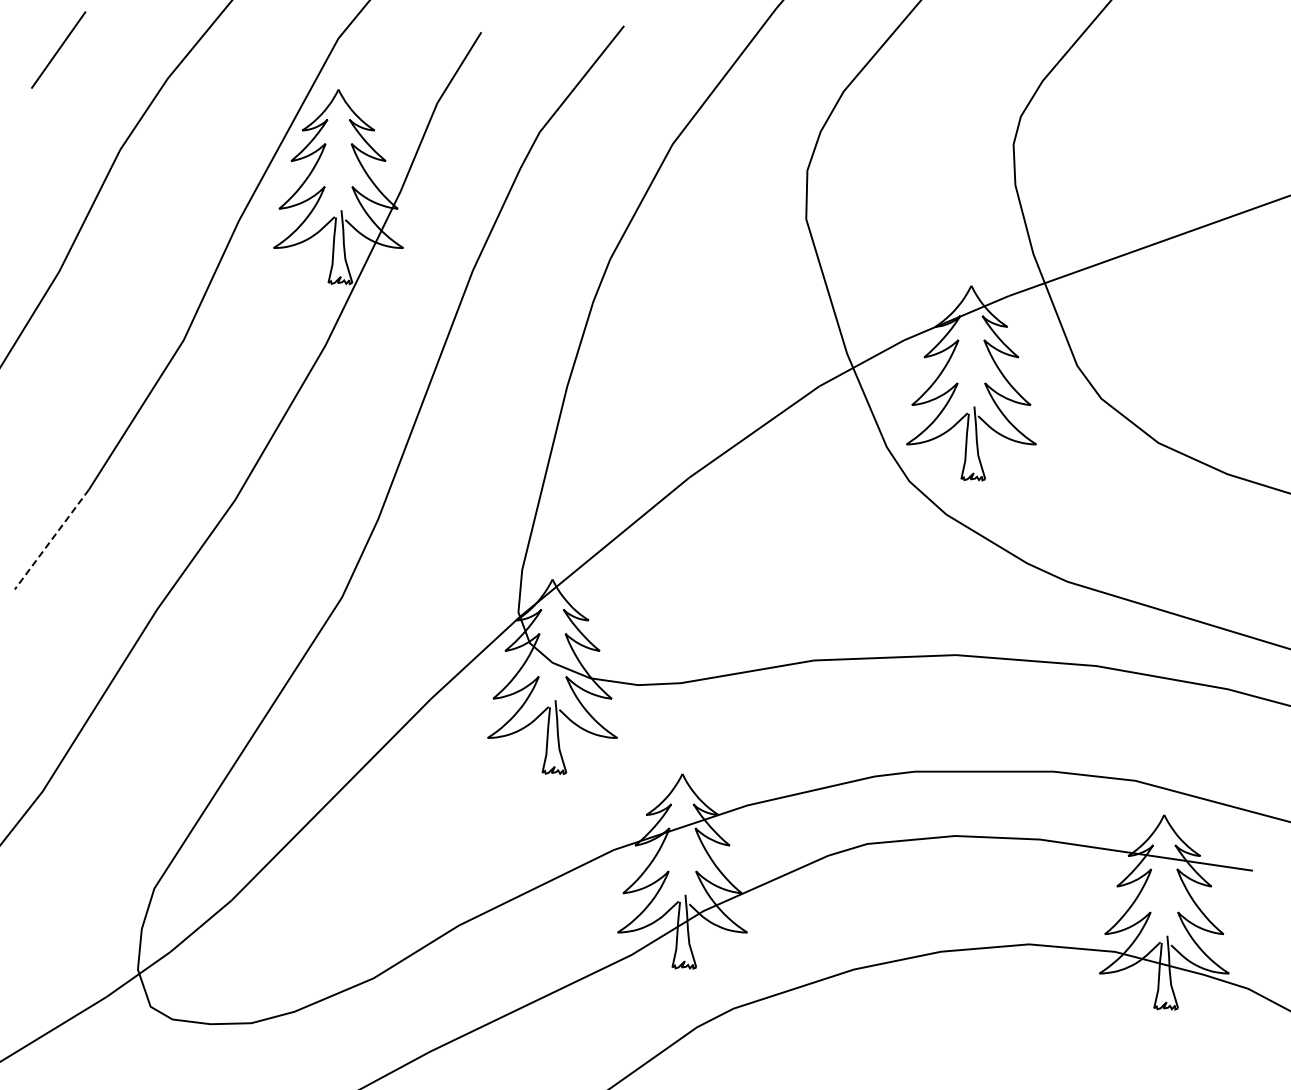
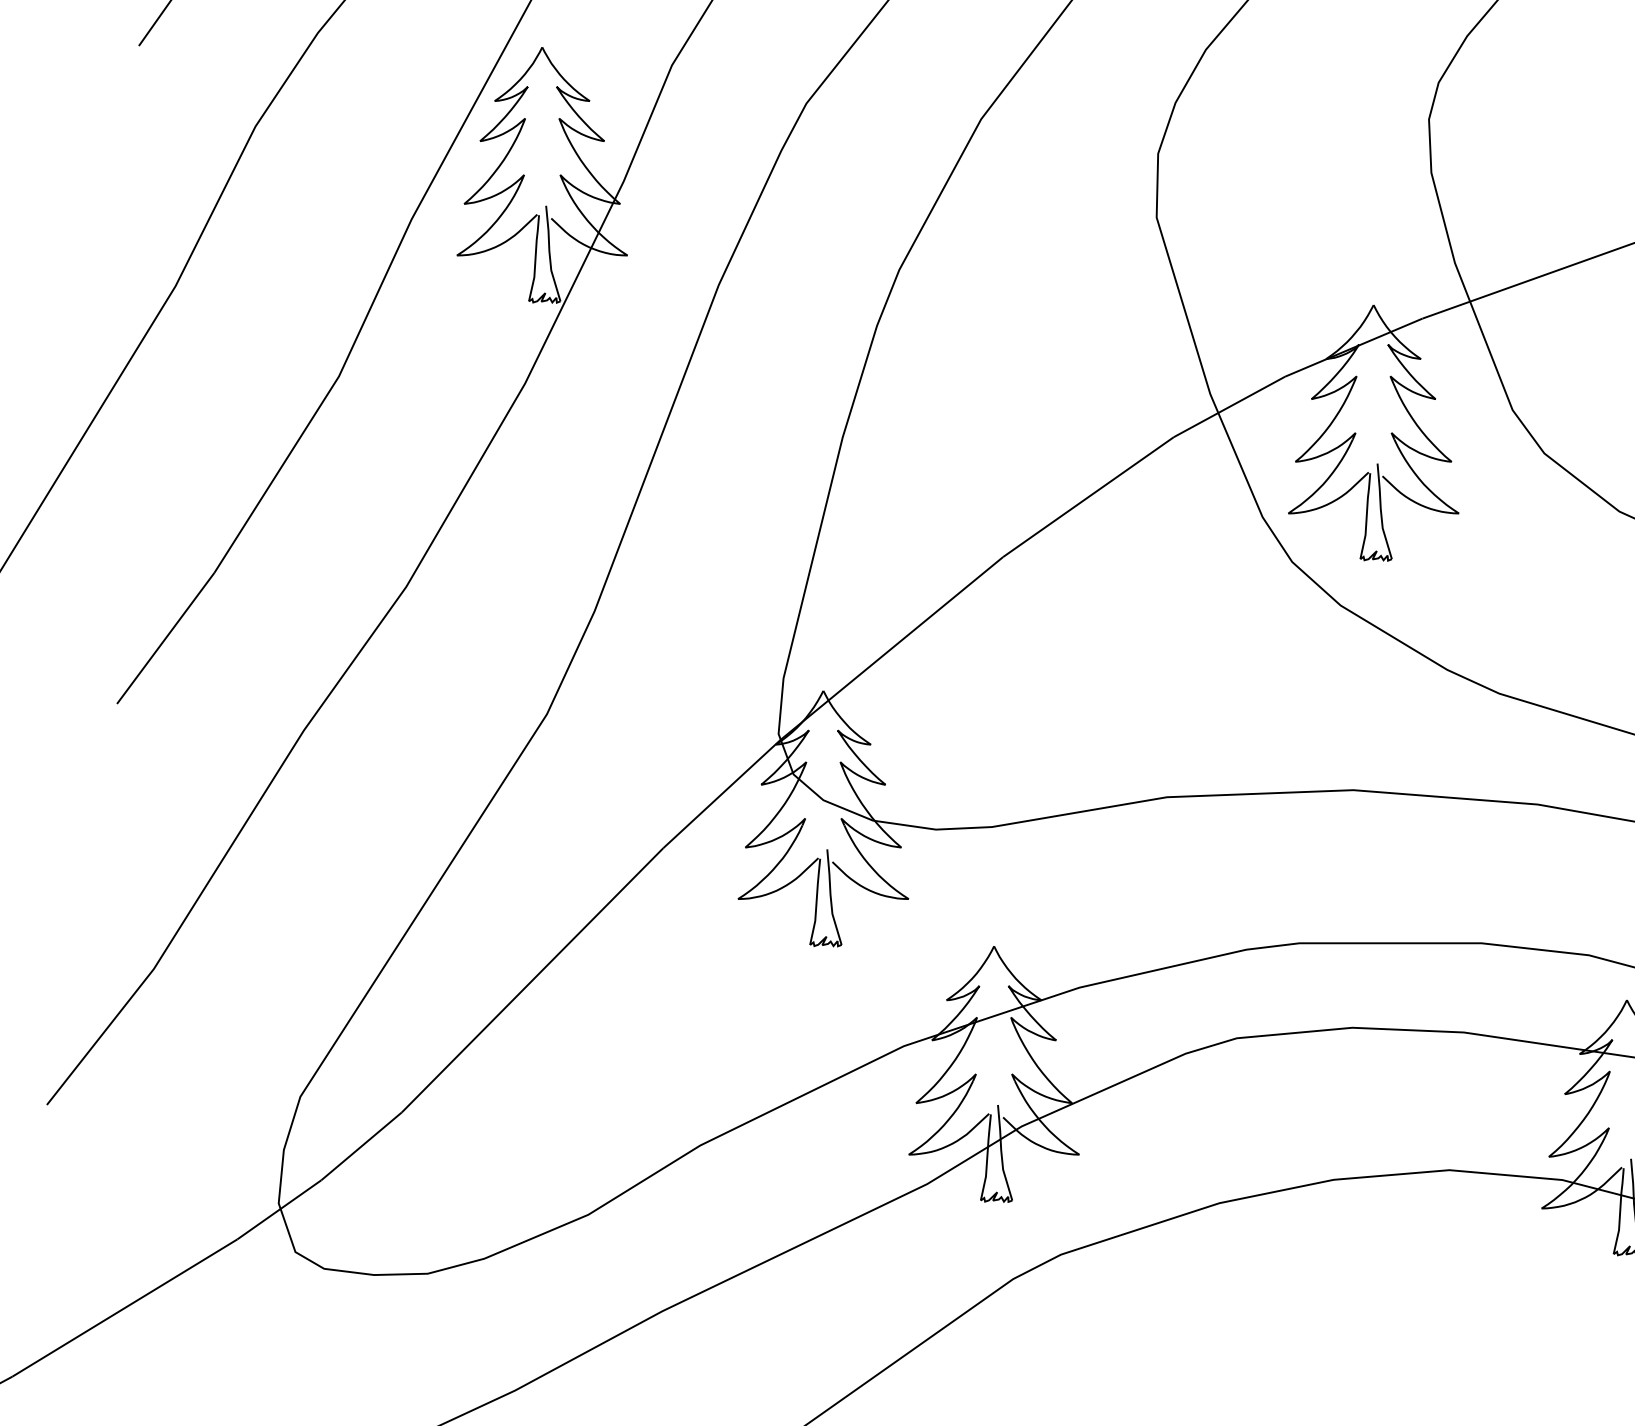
line: (51, 540) -> (165, 639), dashed -> solid

